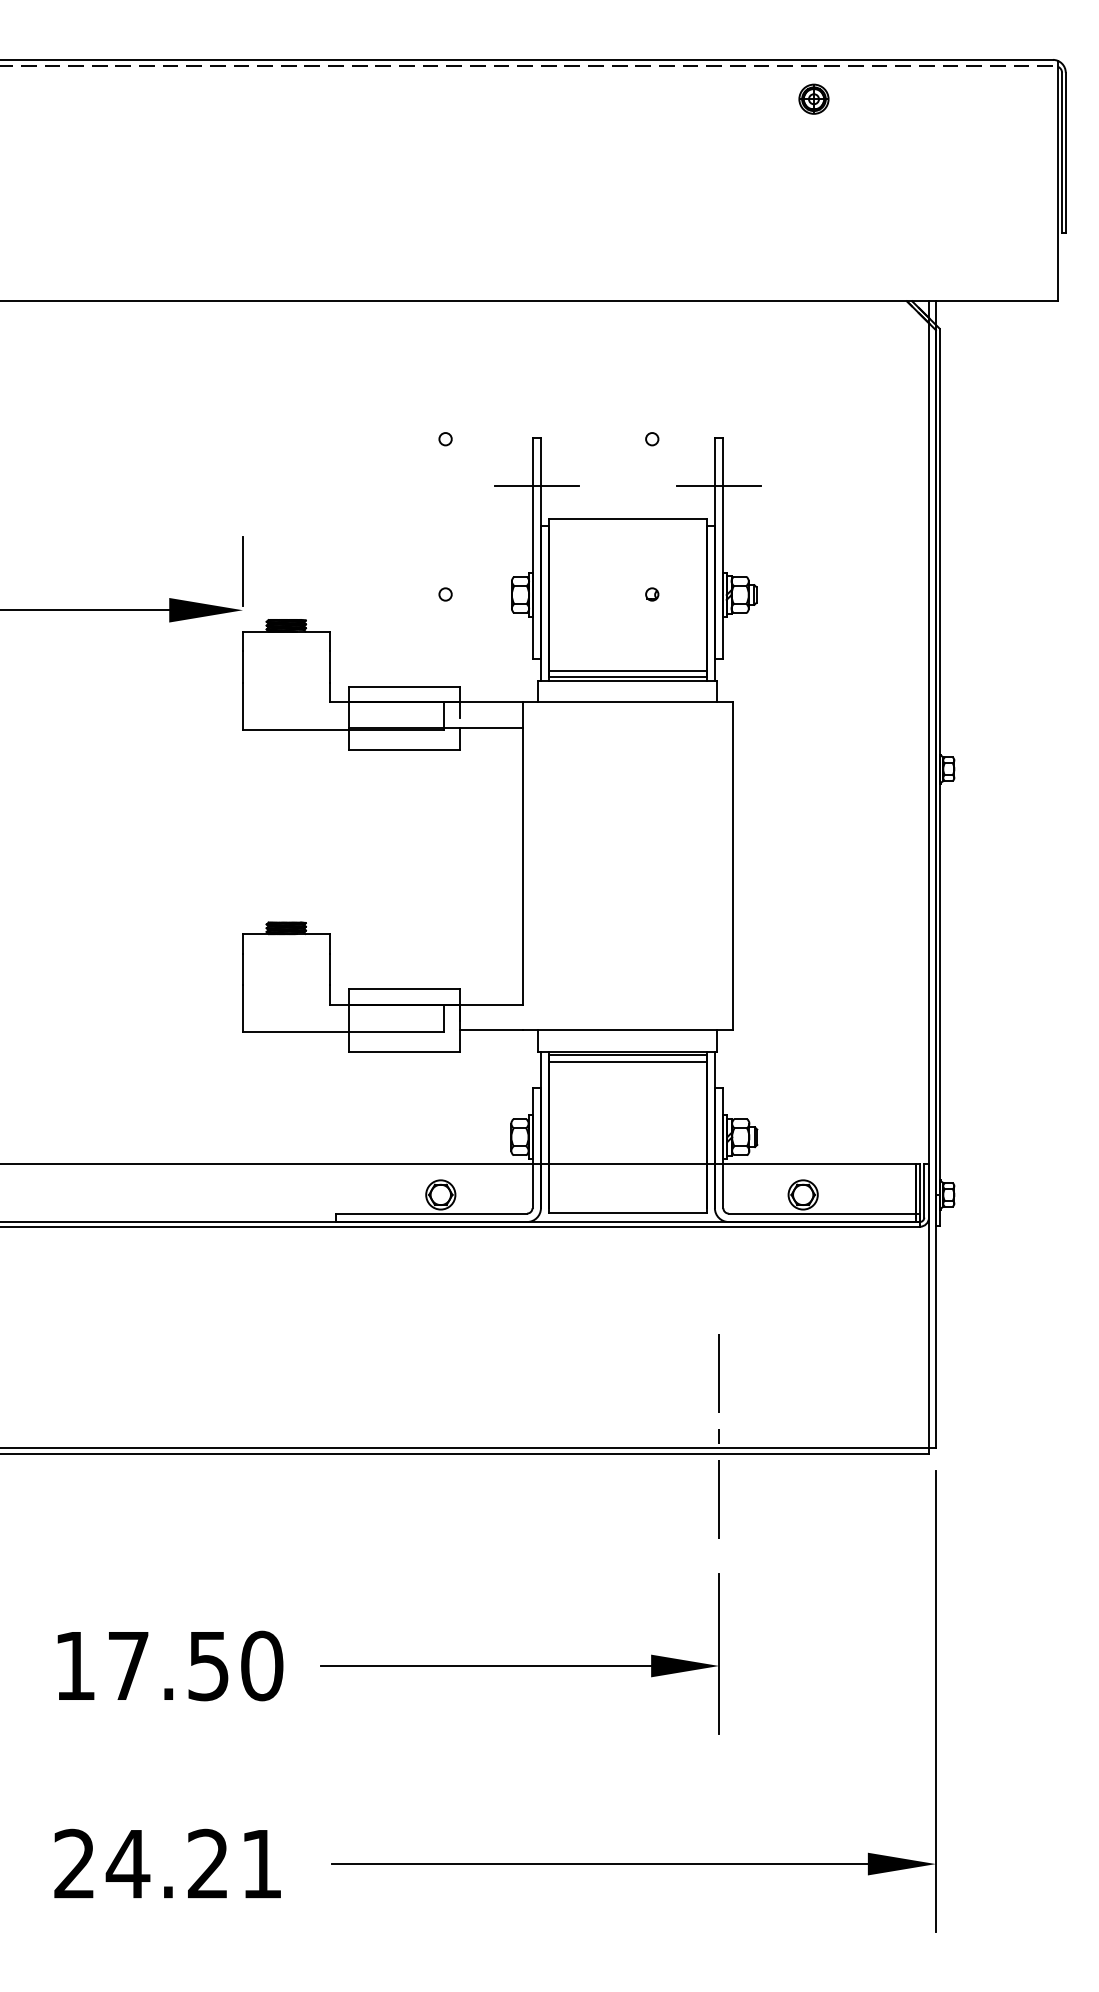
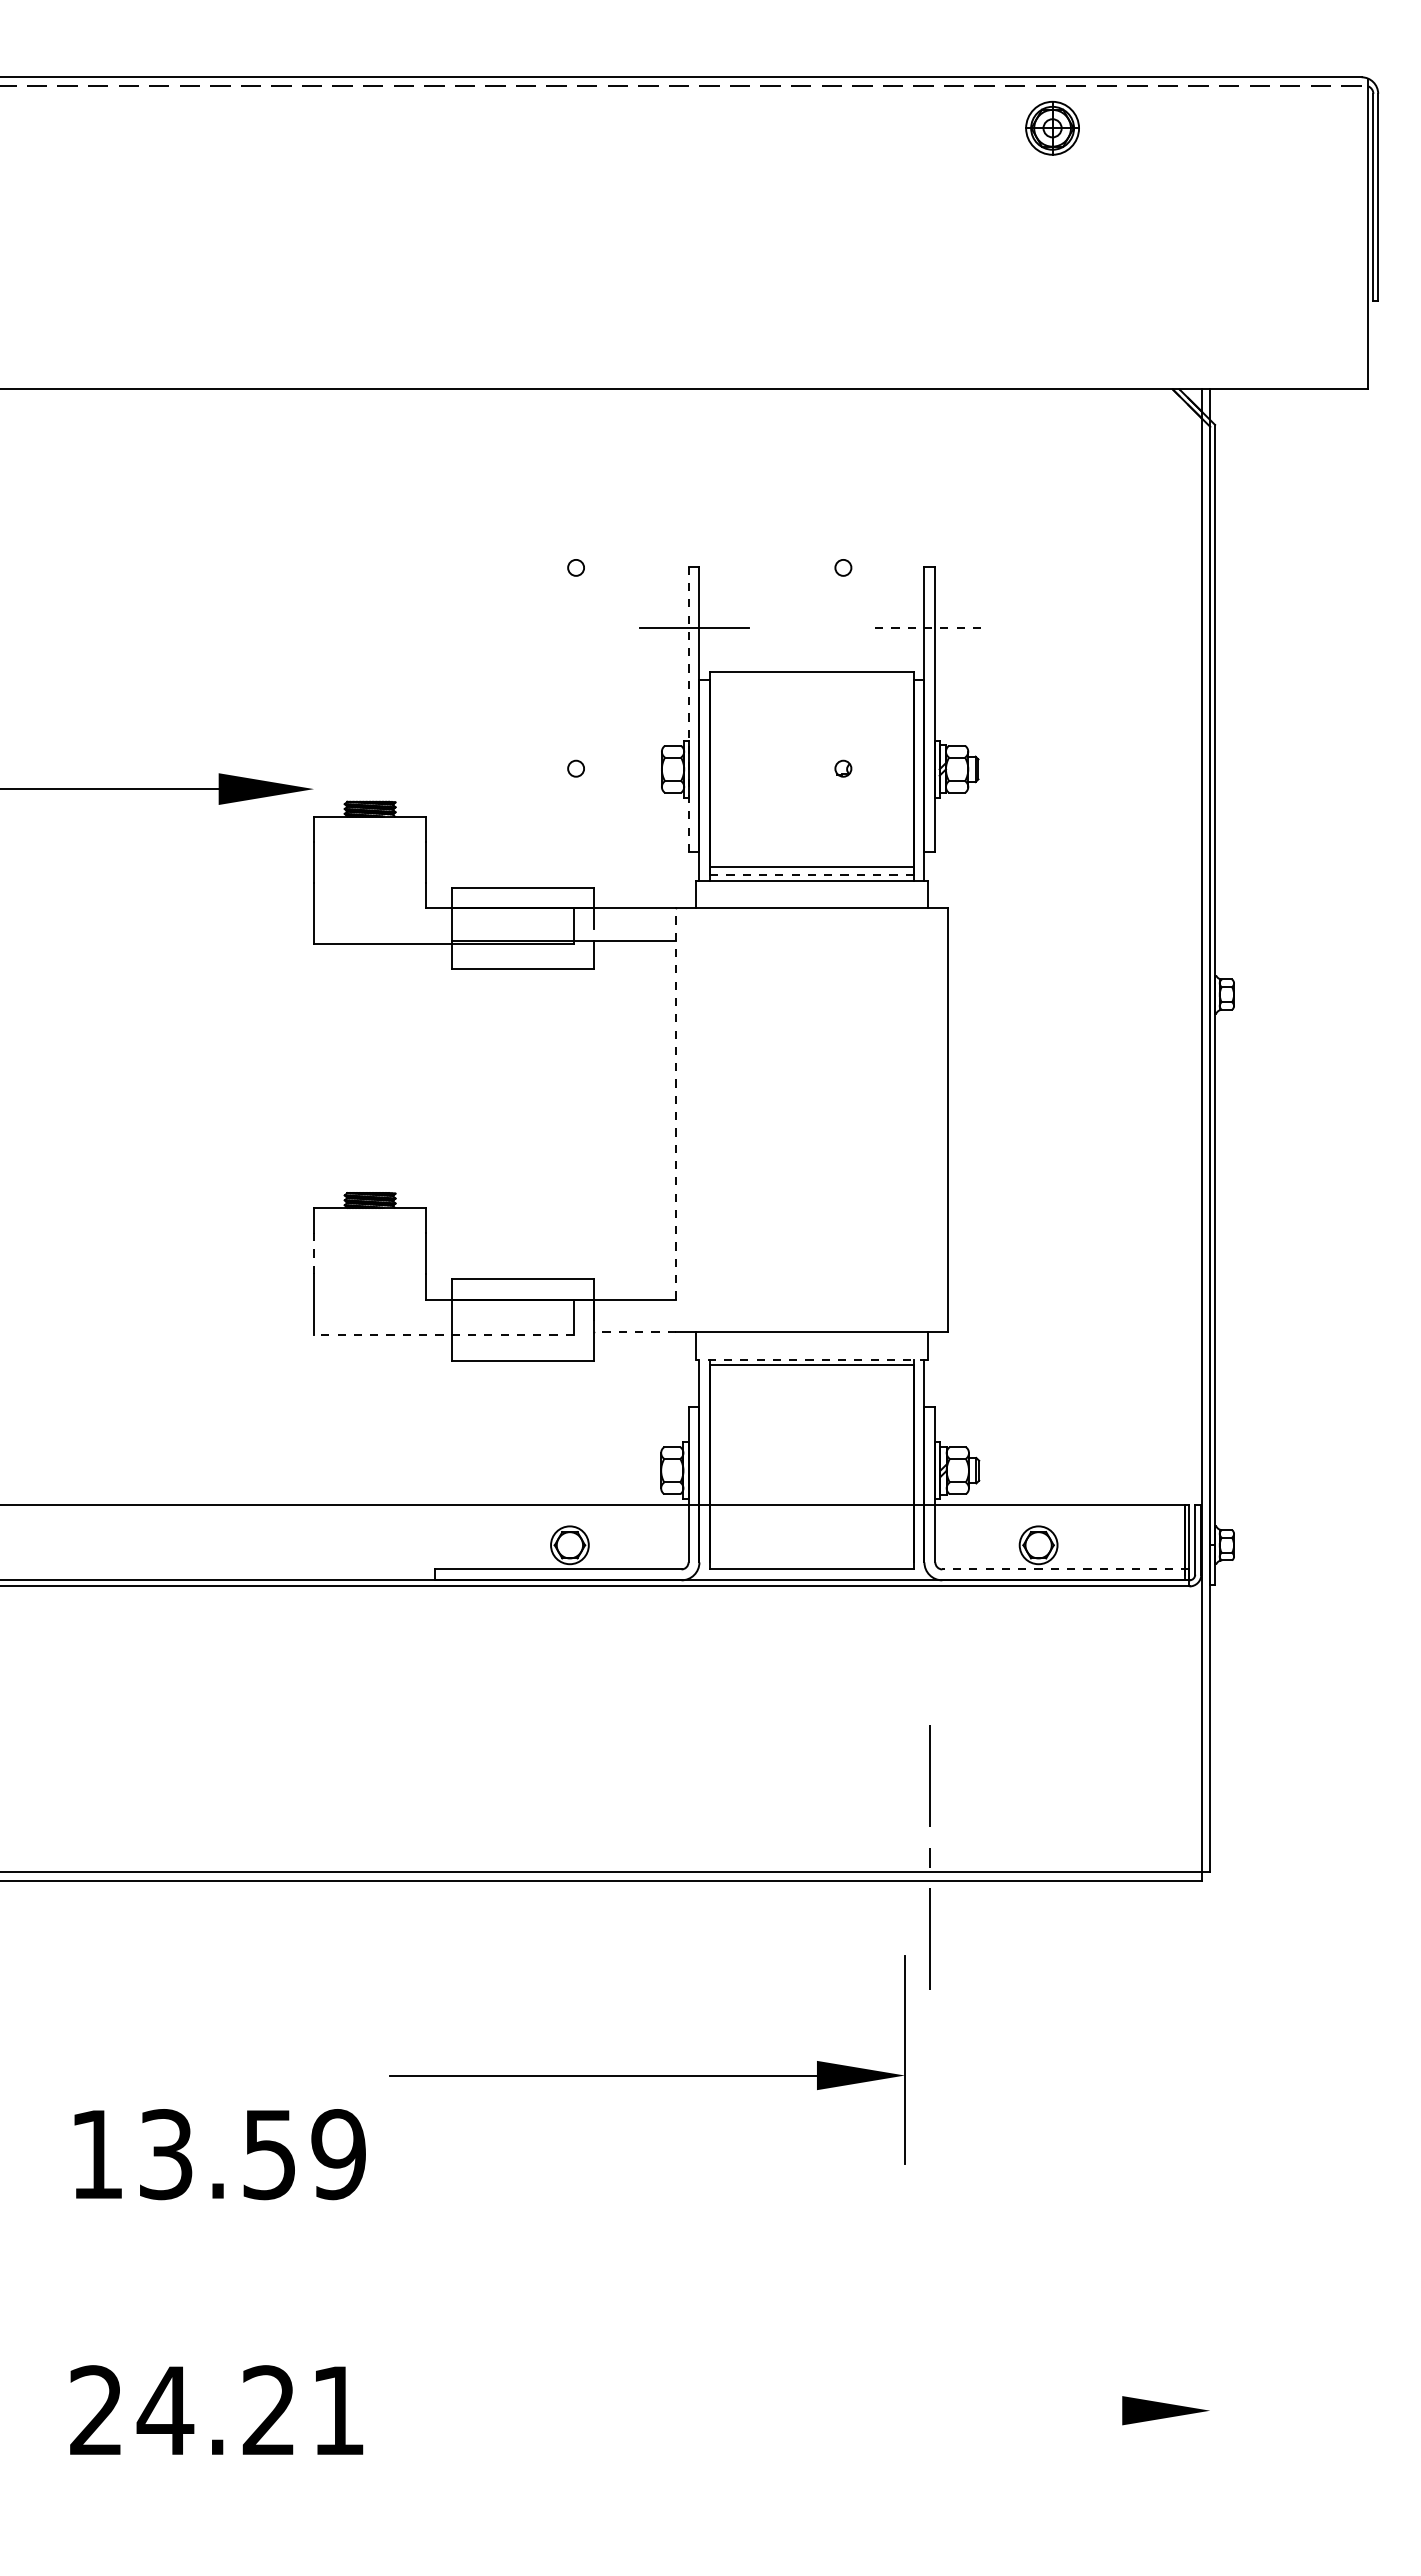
part: (813, 98) -> (1052, 127), size x1.4
line: (718, 485) -> (929, 627), solid -> dashed
line: (533, 548) -> (689, 709), solid -> dashed
line: (243, 571) -> (314, 738), removed
line: (627, 677) -> (811, 875), solid -> dashed
line: (522, 853) -> (675, 1103), solid -> dashed
line: (243, 969) -> (314, 1253), solid -> dashed
line: (491, 1030) -> (635, 1332), solid -> dashed
line: (343, 1032) -> (443, 1335), solid -> dashed
line: (627, 1051) -> (811, 1359), solid -> dashed
line: (627, 1061) -> (811, 1372), removed
line: (823, 1213) -> (1065, 1569), solid -> dashed
text: (196, 1665) -> (253, 2154), 17.50 -> 13.59
part: (520, 1665) -> (647, 2075), moved
line: (936, 1701) -> (1210, 2200), removed
line: (599, 1863) -> (775, 2410), removed

